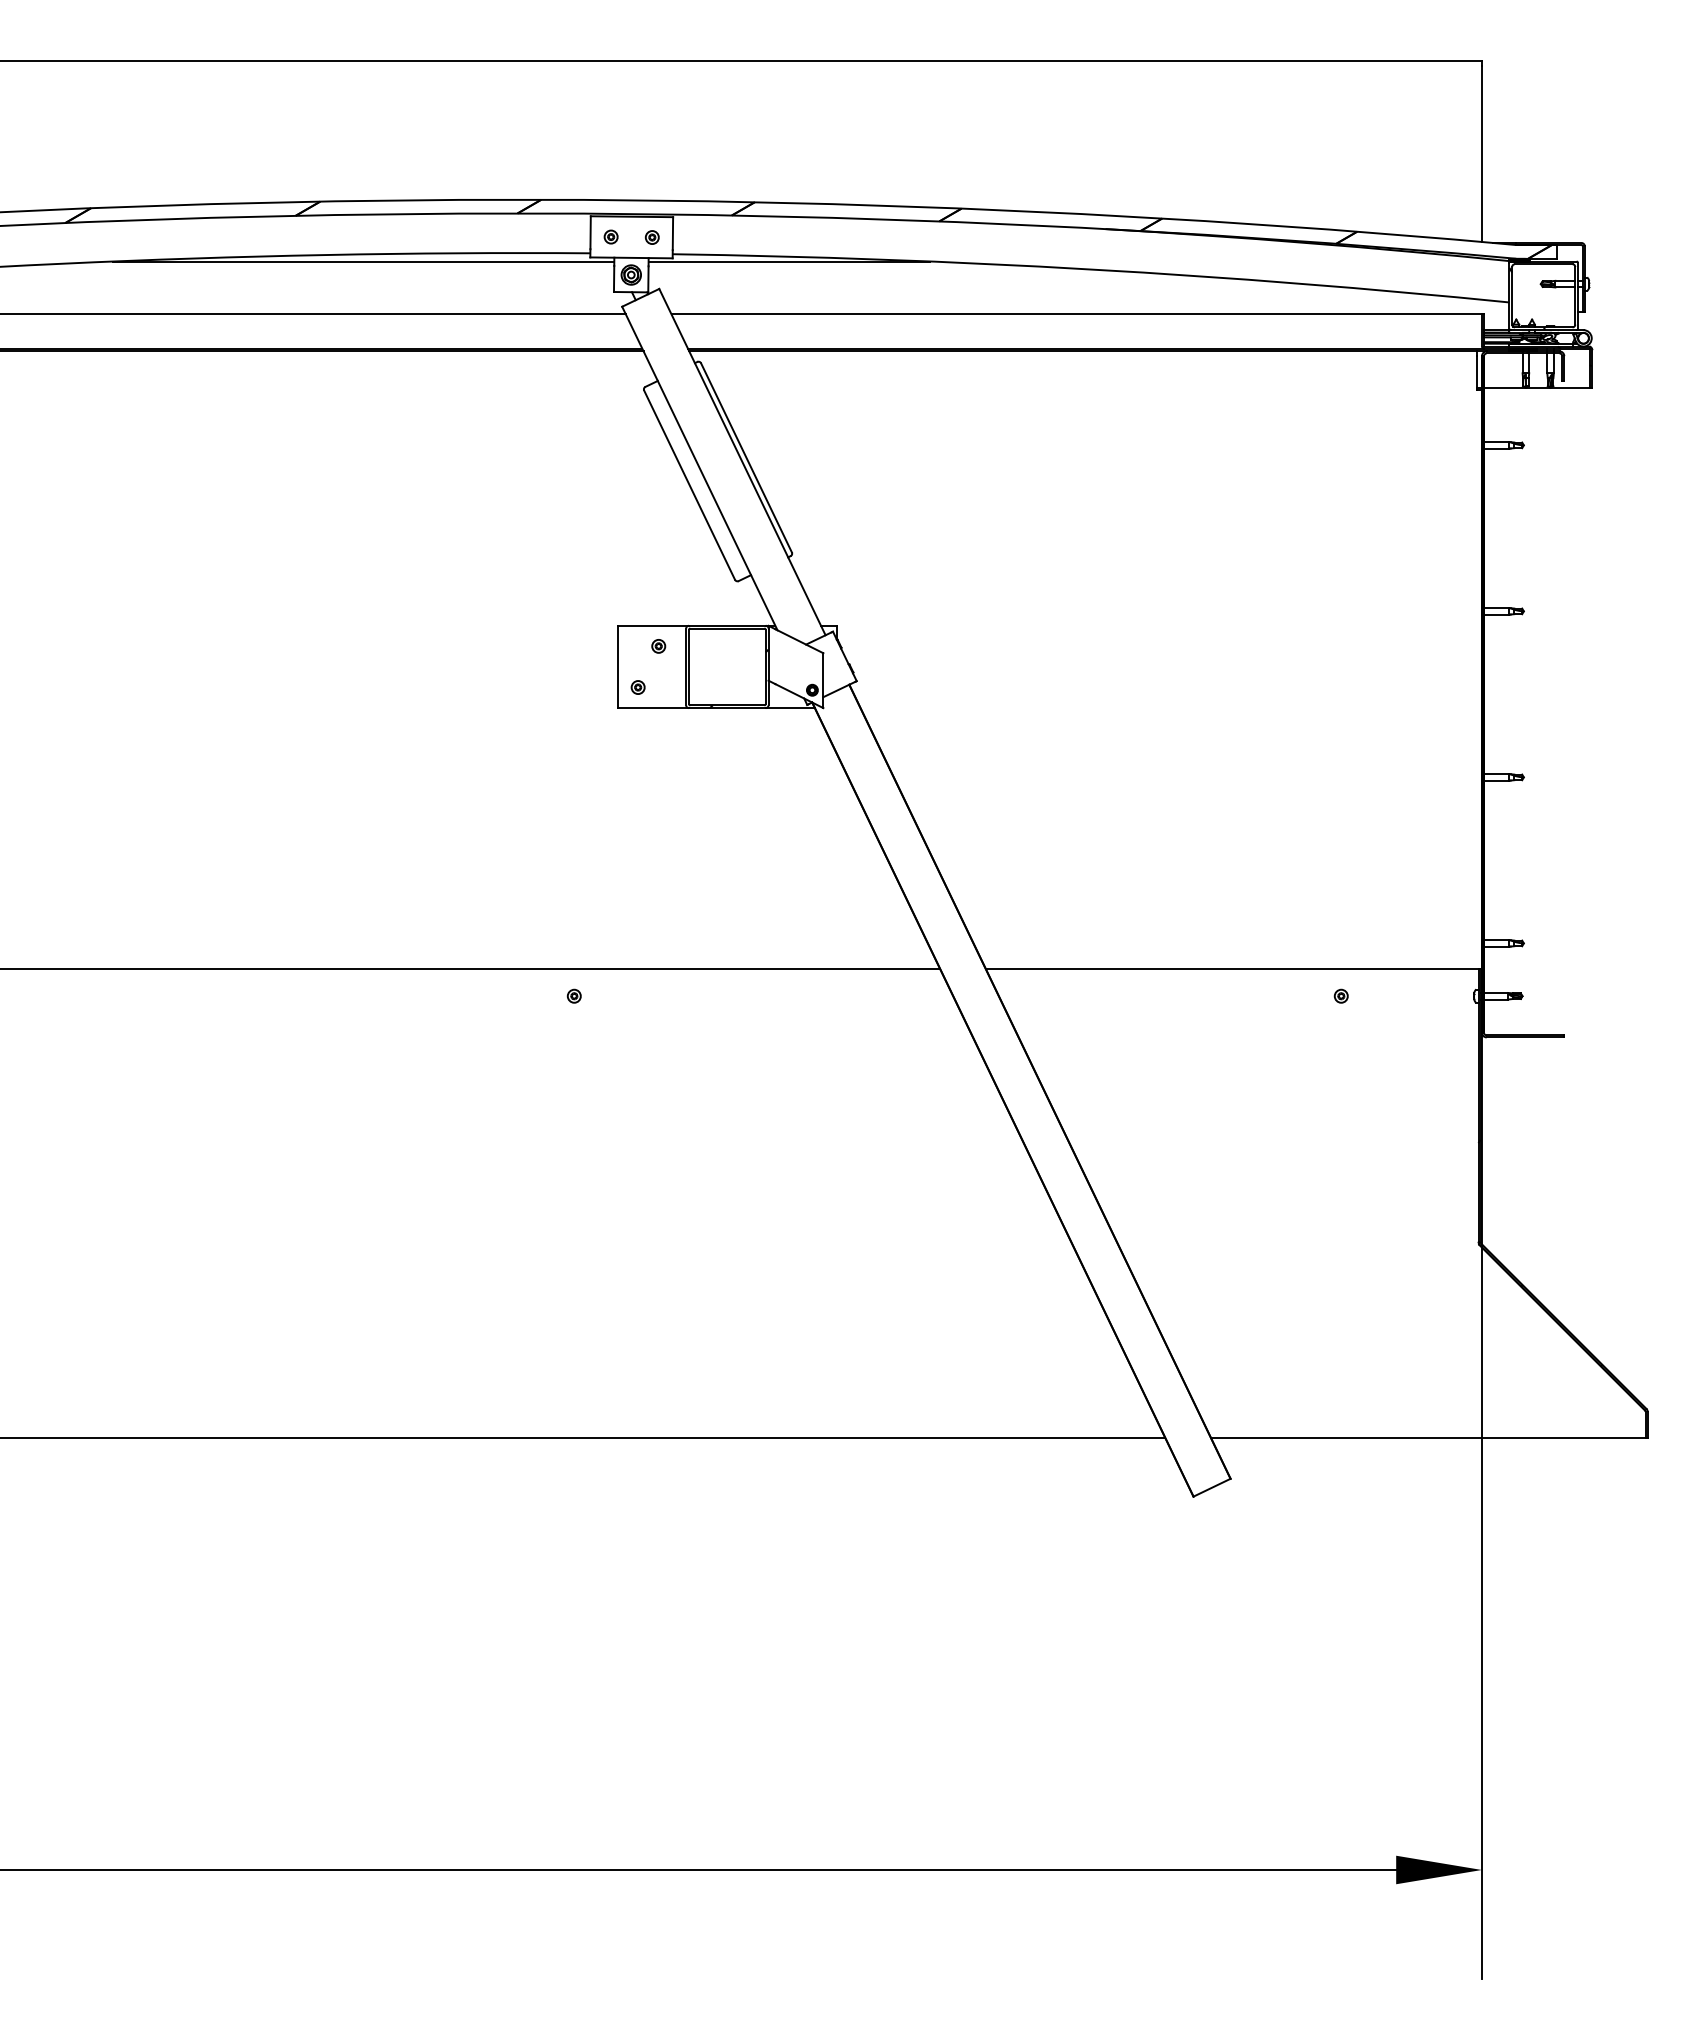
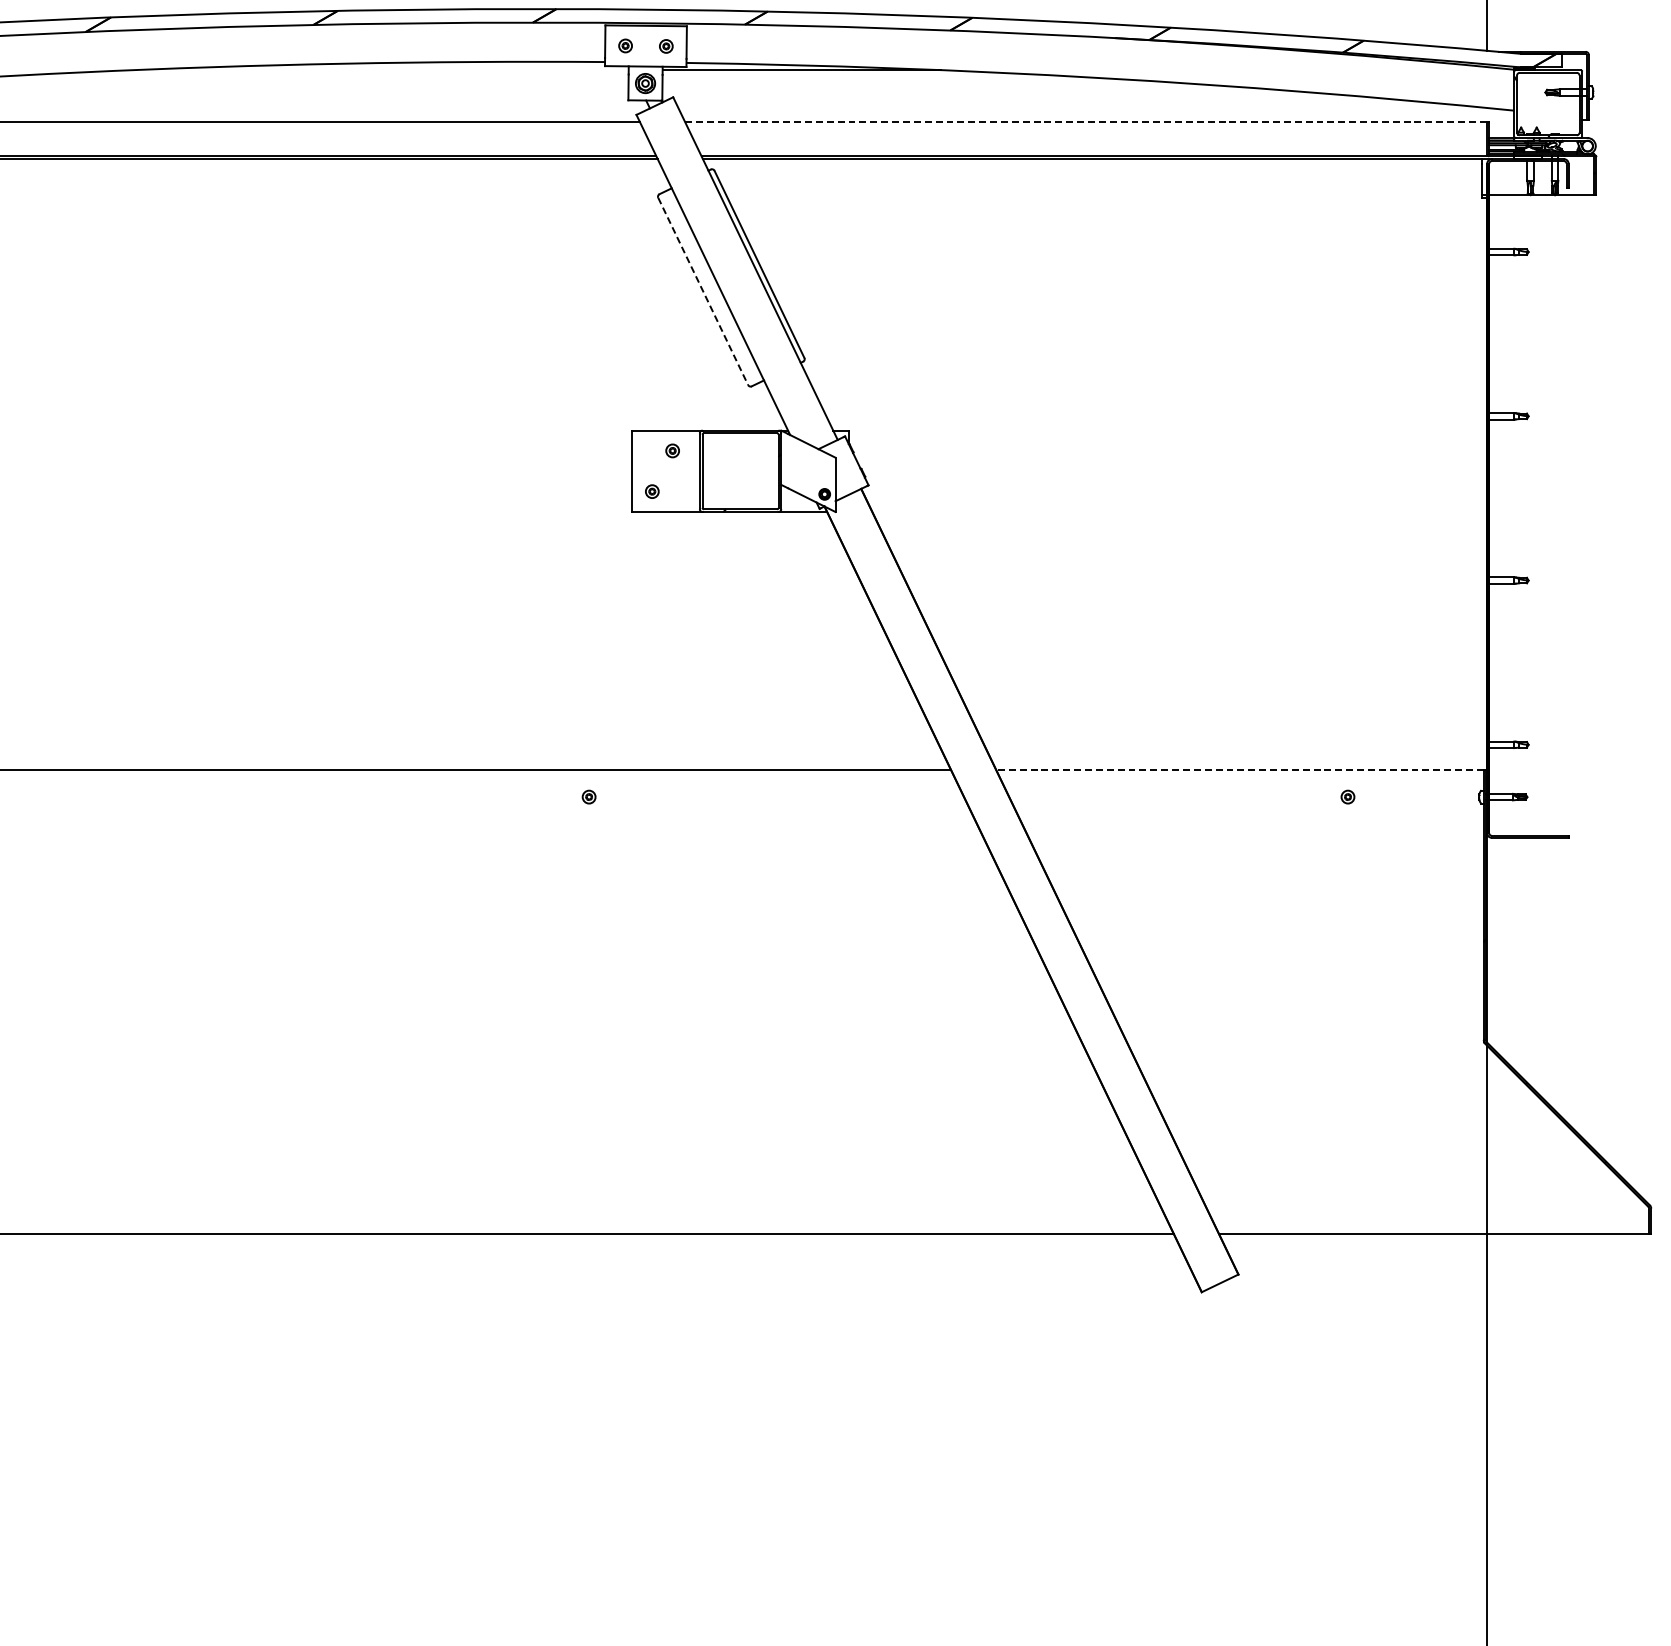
line: (363, 261) -> (380, 70), removed
line: (1077, 314) -> (1086, 122), solid -> dashed
line: (689, 485) -> (703, 291), solid -> dashed
line: (1231, 968) -> (1239, 769), solid -> dashed

